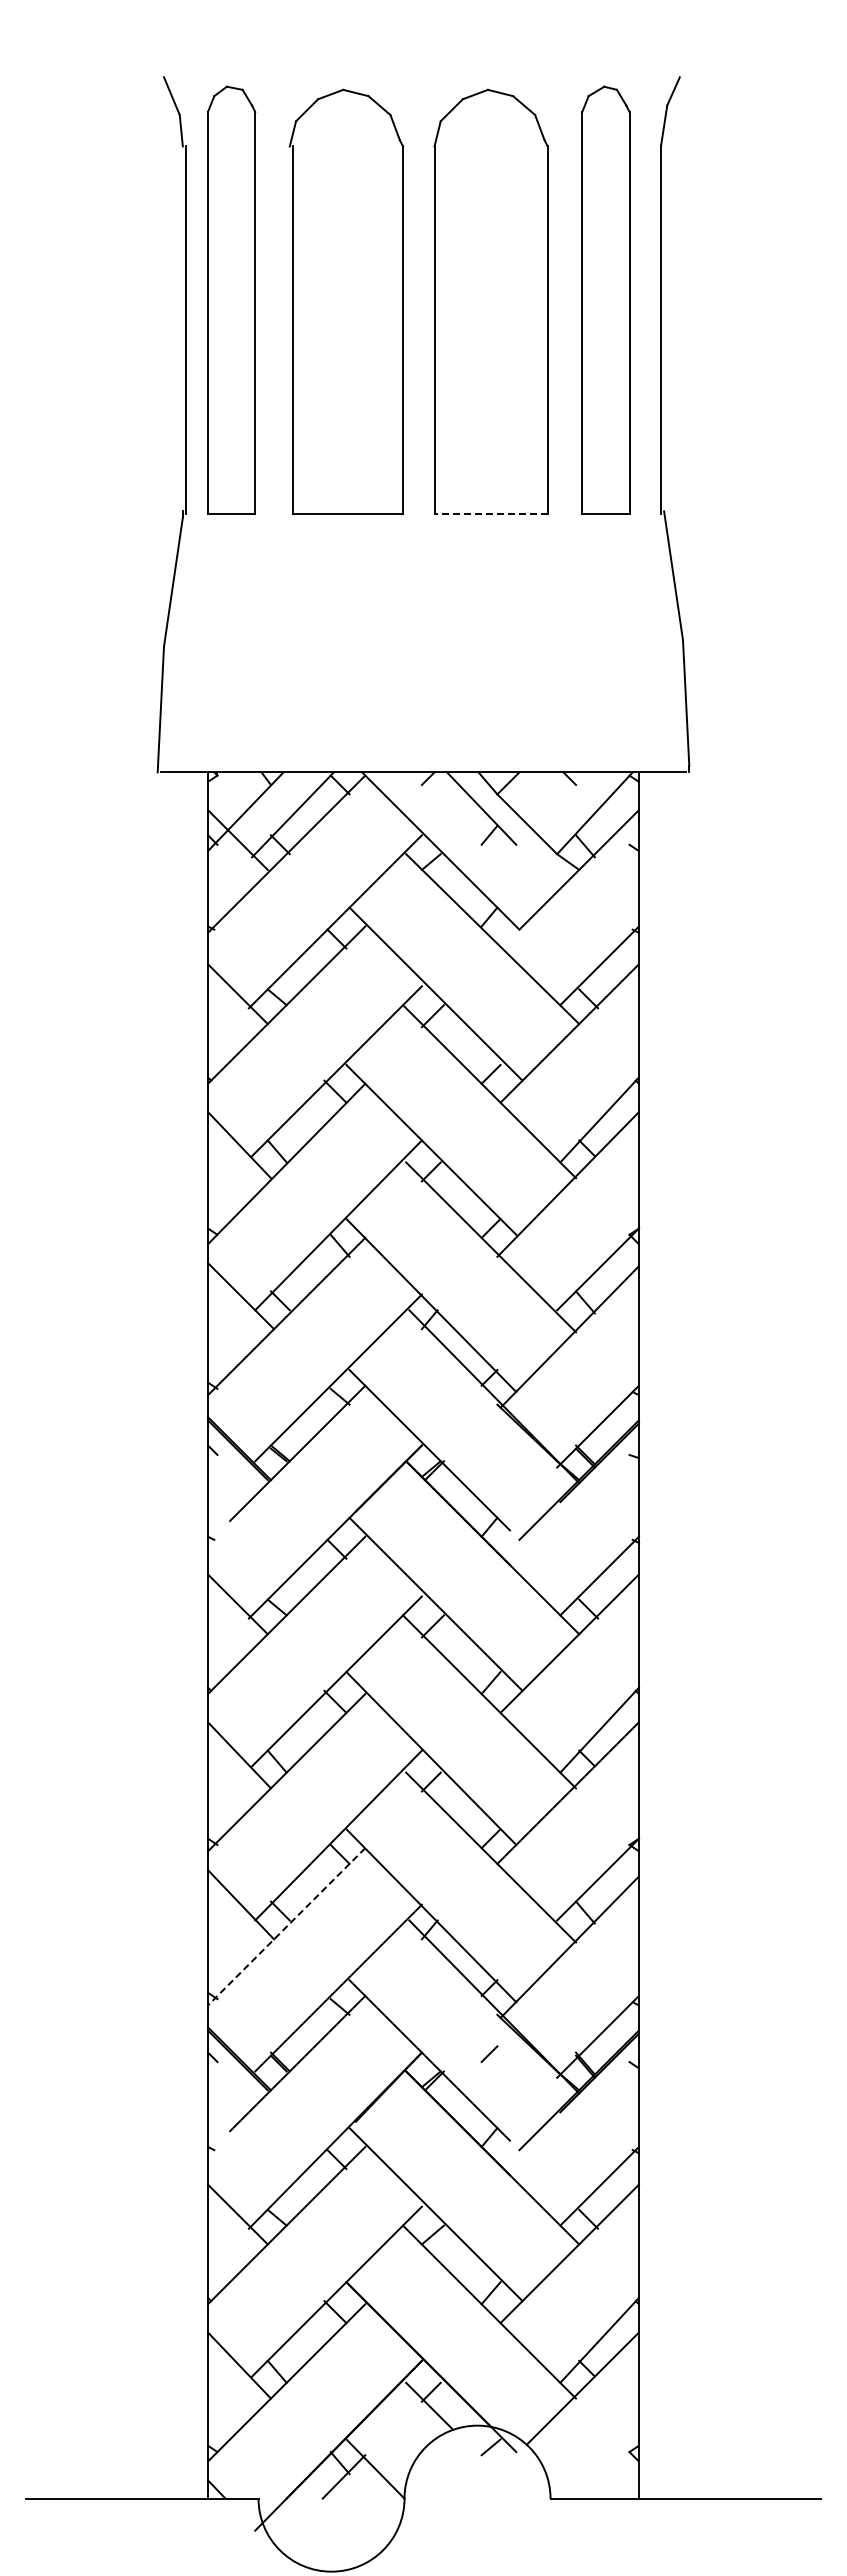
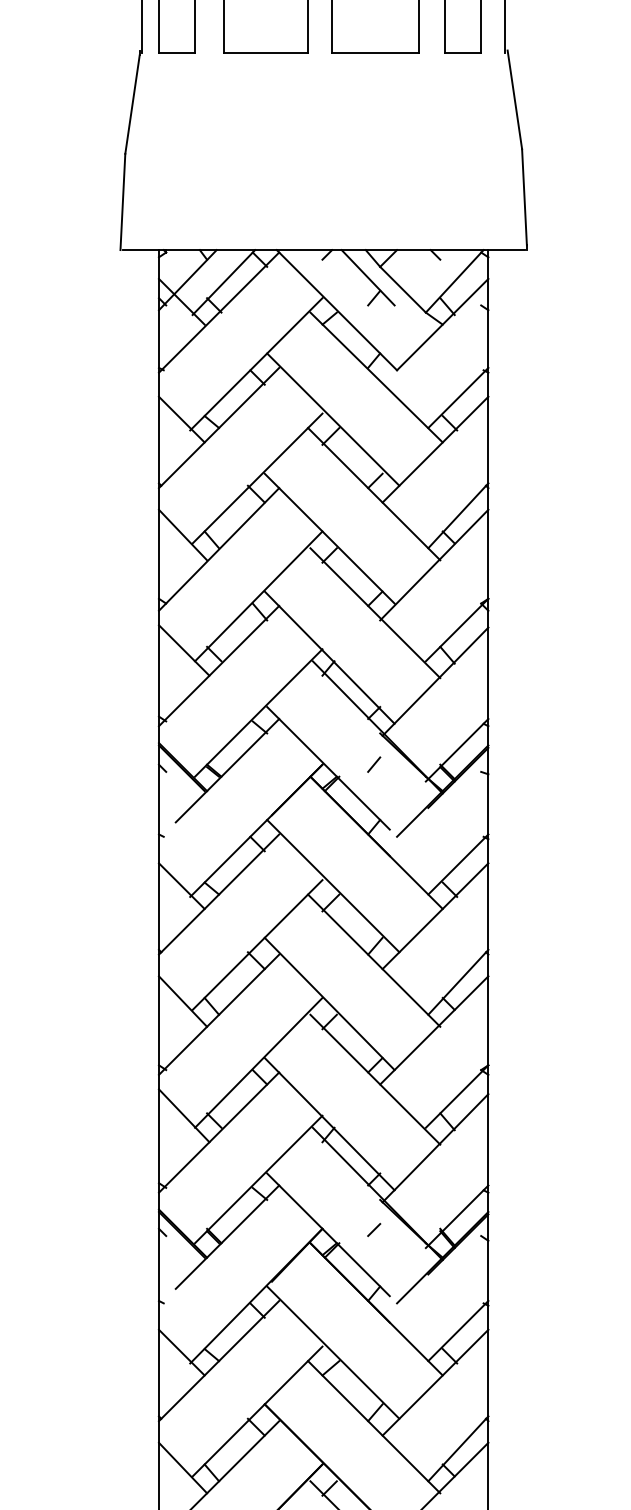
line: (491, 514) -> (375, 52), dashed -> solid
line: (489, 1445) -> (374, 764), added
line: (286, 1927) -> (218, 1133), dashed -> solid

